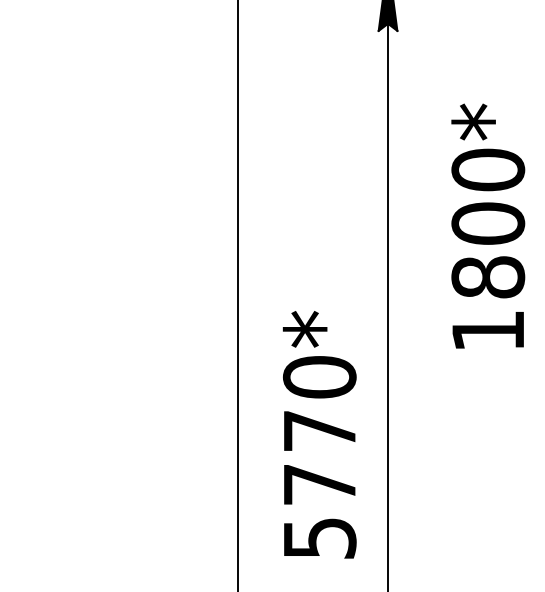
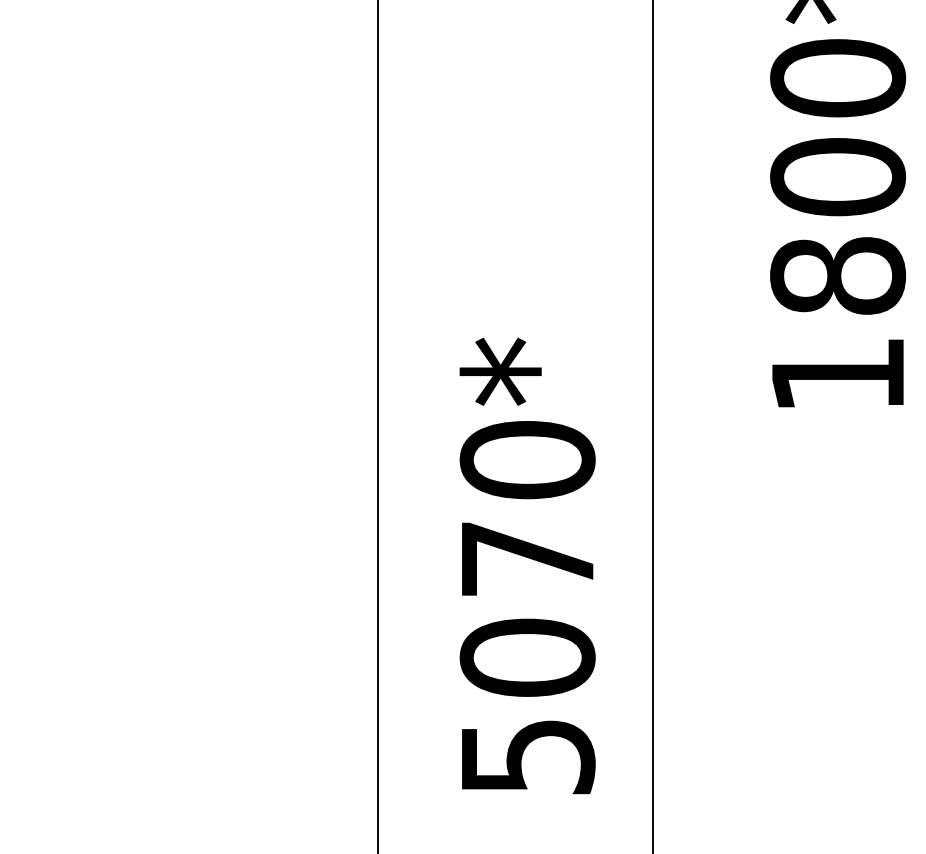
text: (319, 484) -> (527, 657), 5770* -> 5070*

